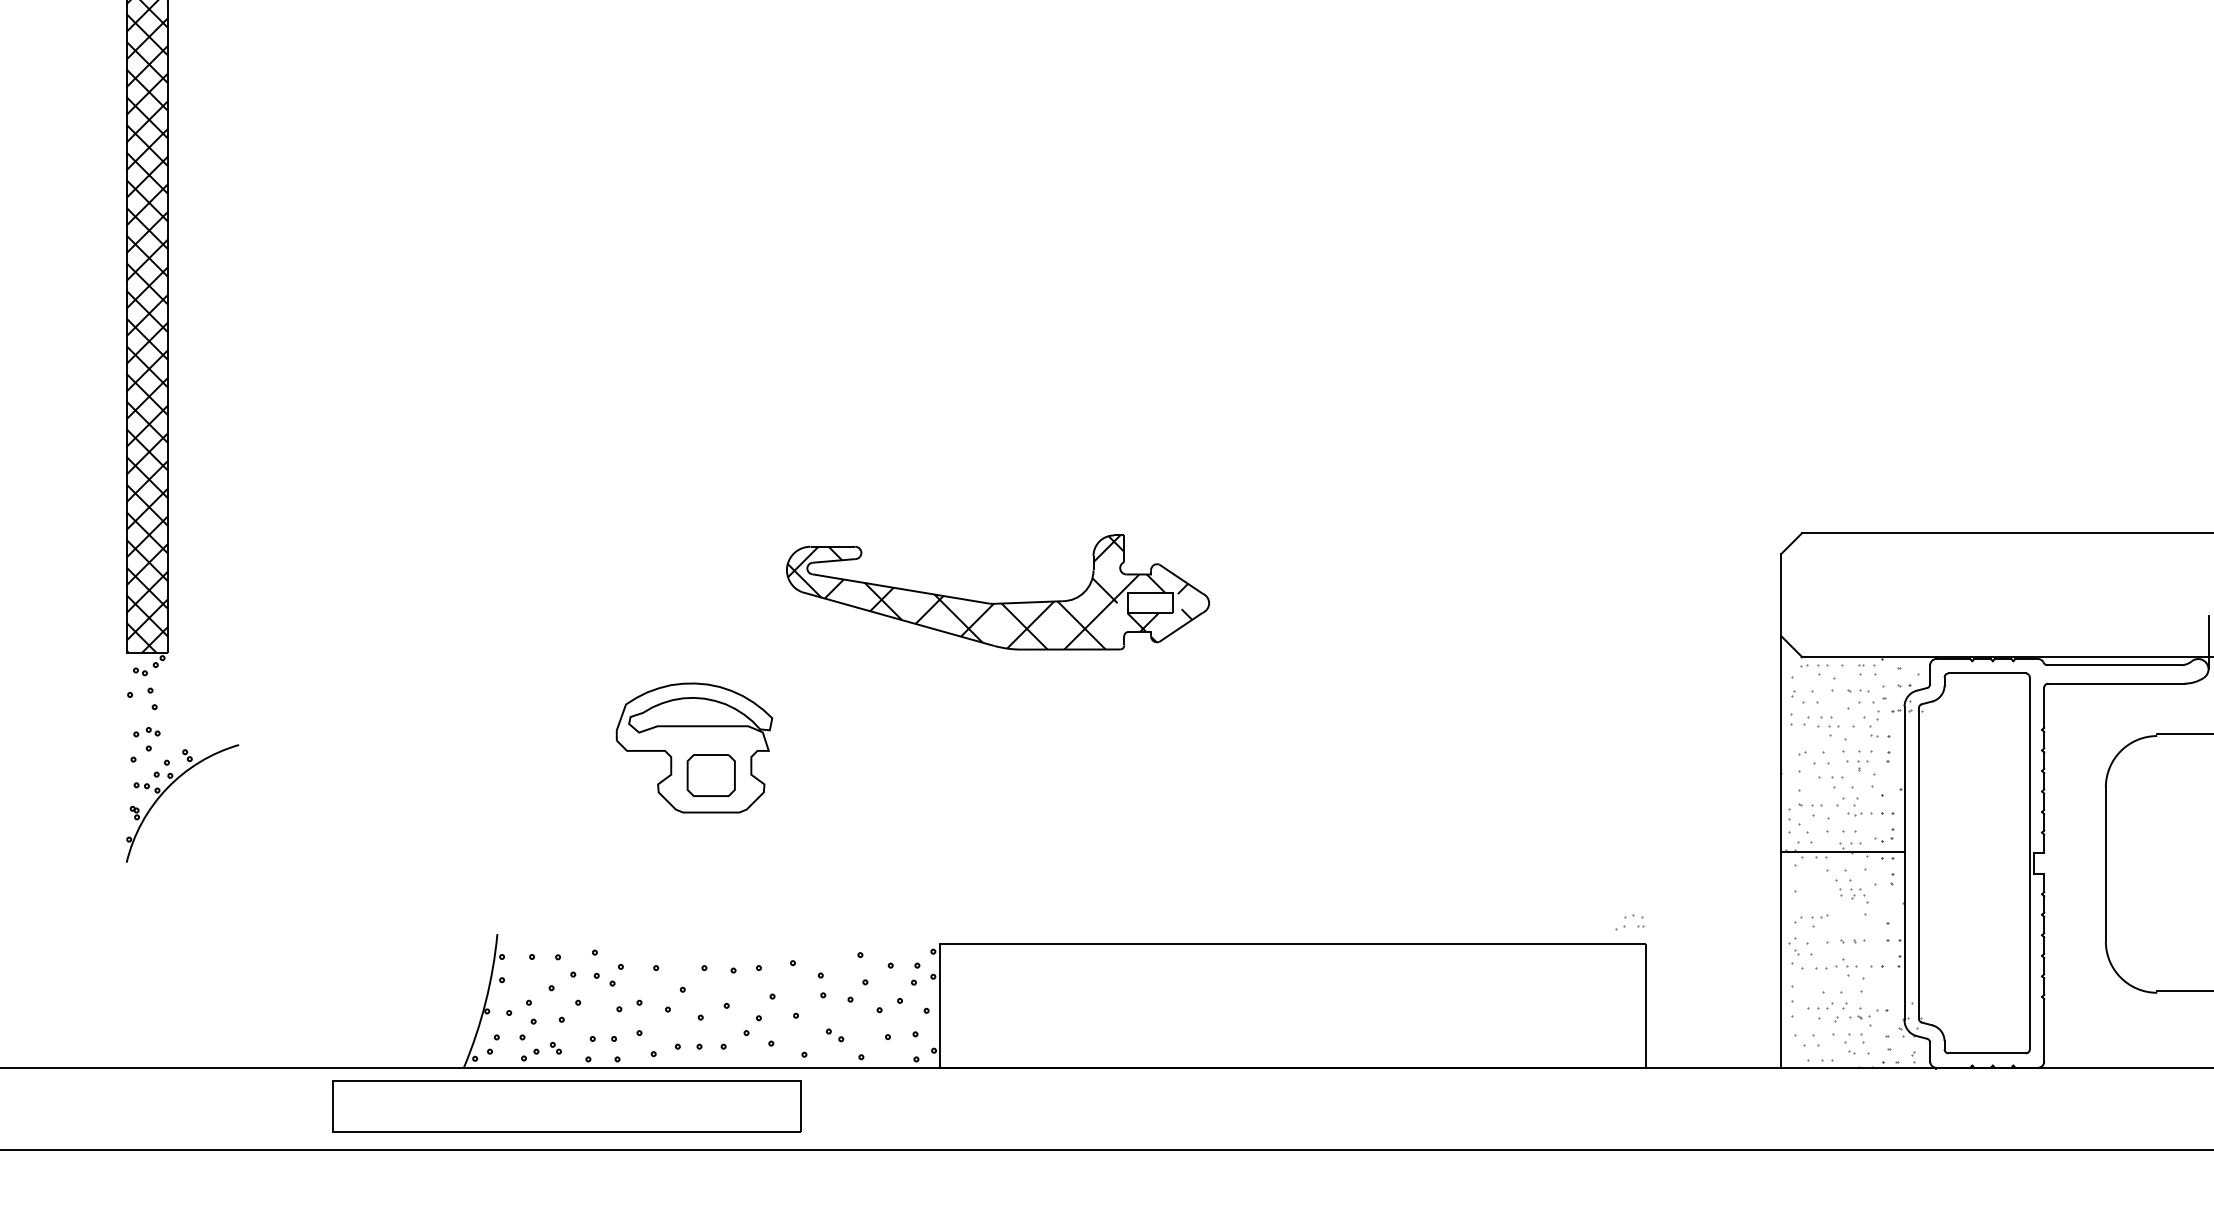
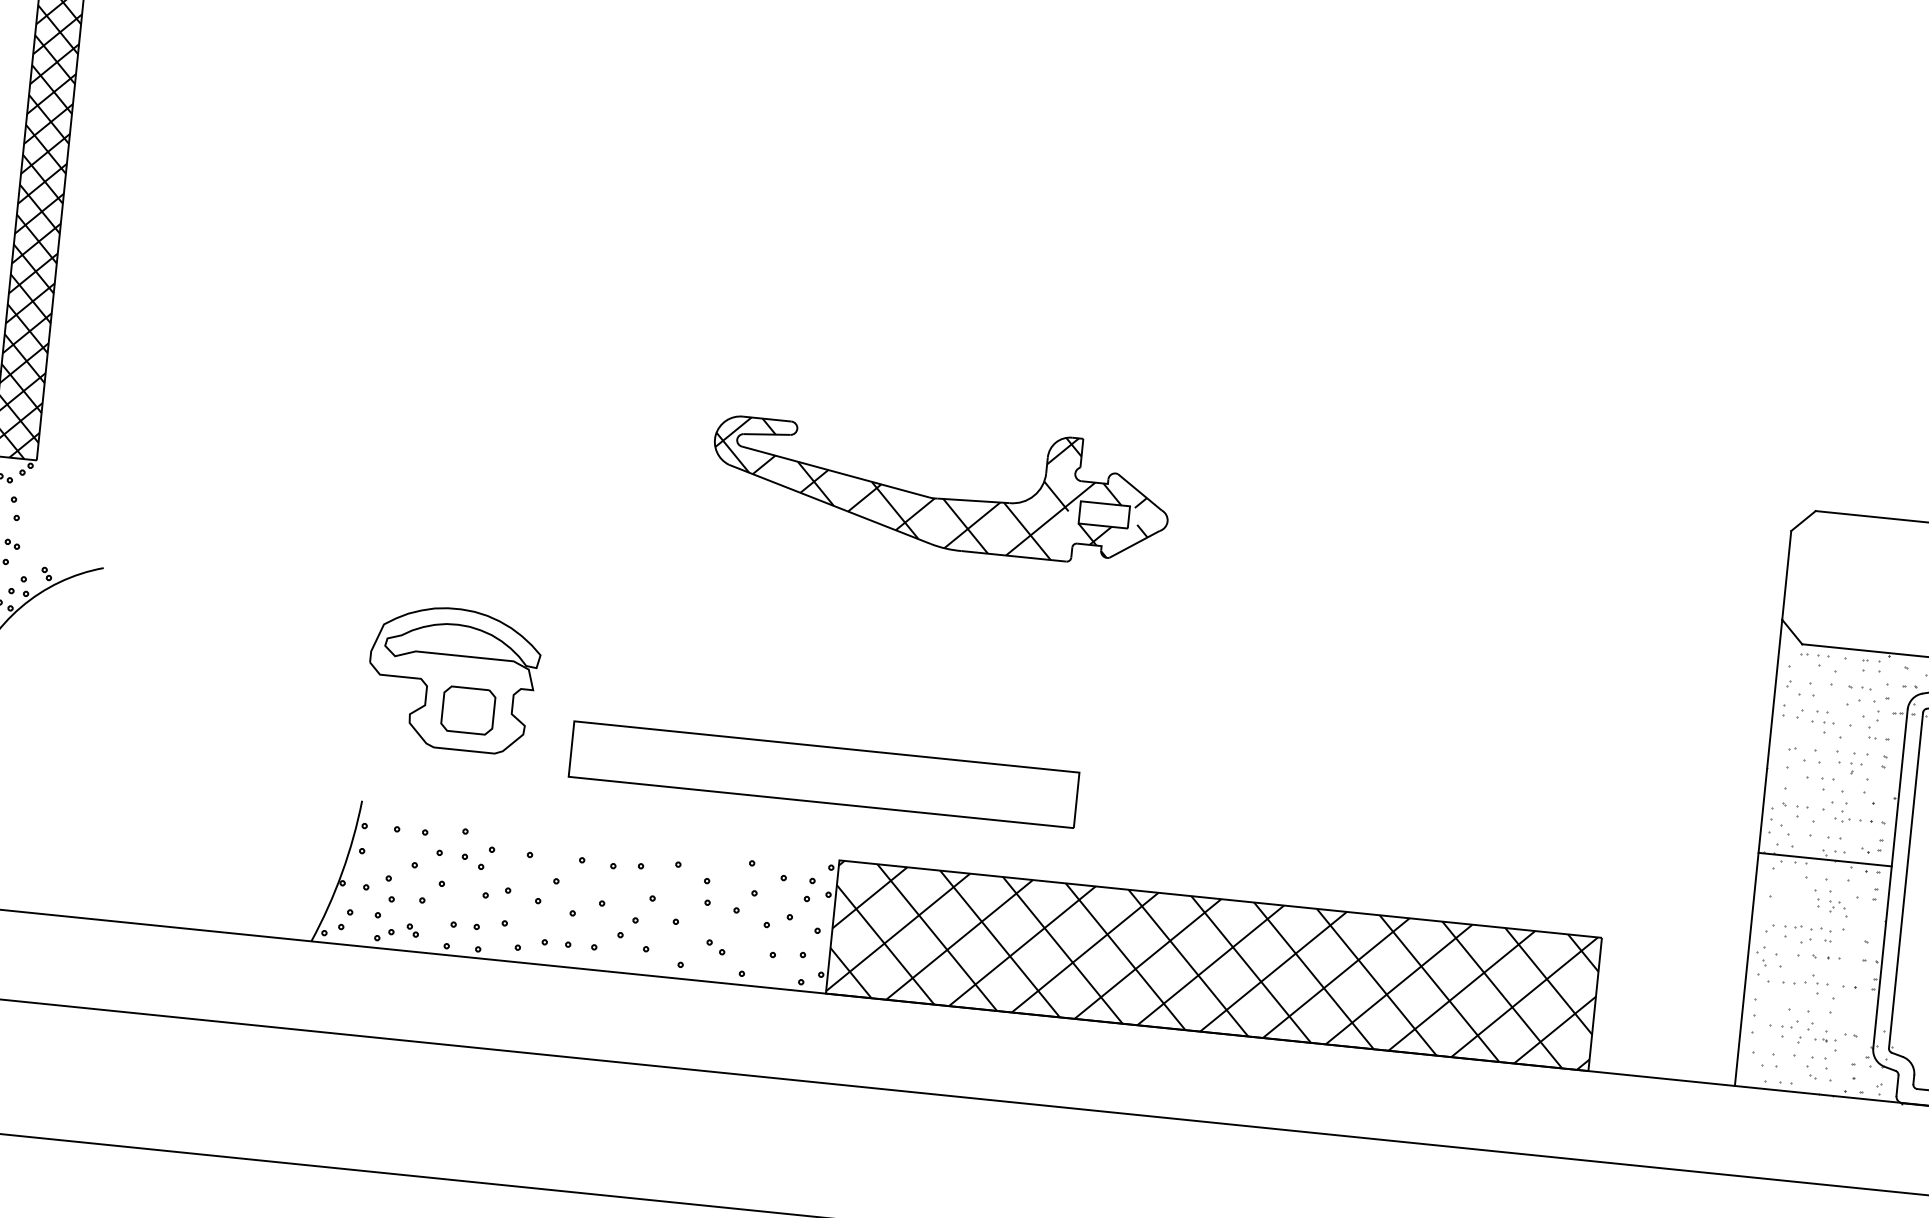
part: (694, 747) -> (453, 678), moved
part: (1629, 922) -> (1815, 935), moved
hatch: (1292, 1005) -> (1213, 965), added
part: (566, 1106) -> (823, 774), moved

